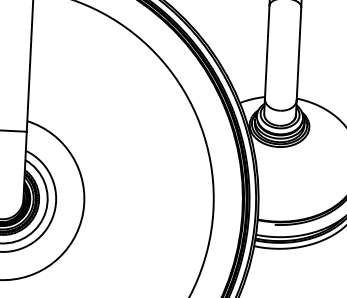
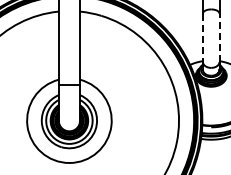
line: (266, 53) -> (202, 38), solid -> dashed
line: (299, 53) -> (219, 37), solid -> dashed

